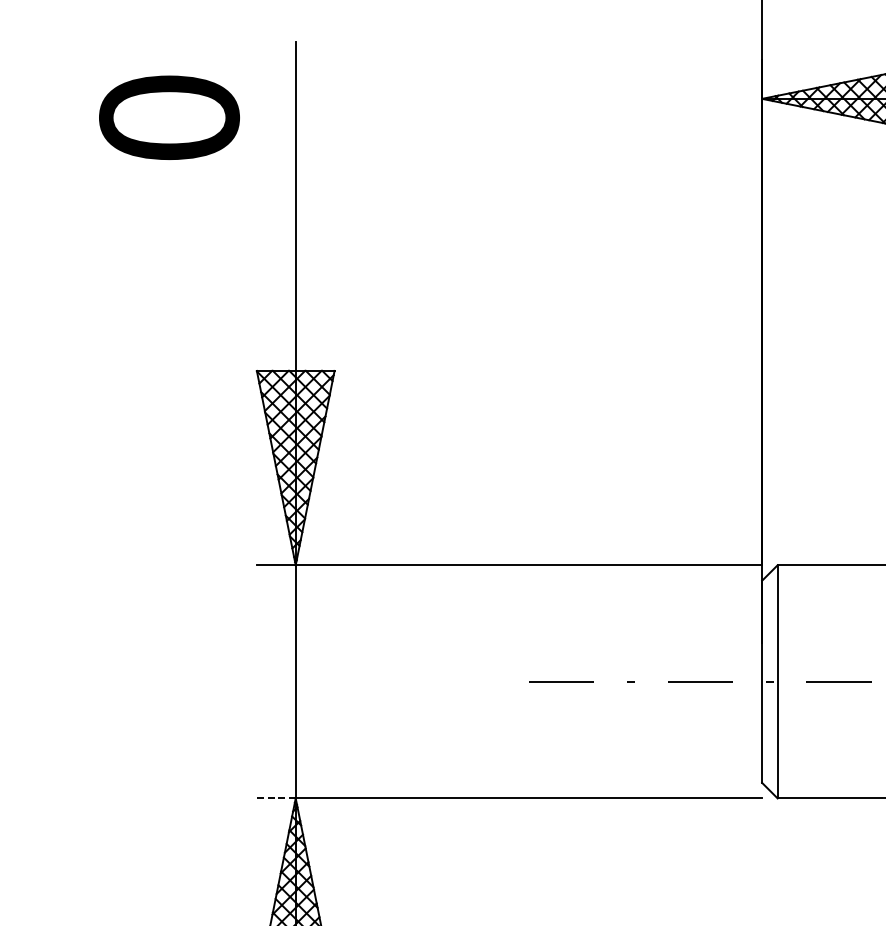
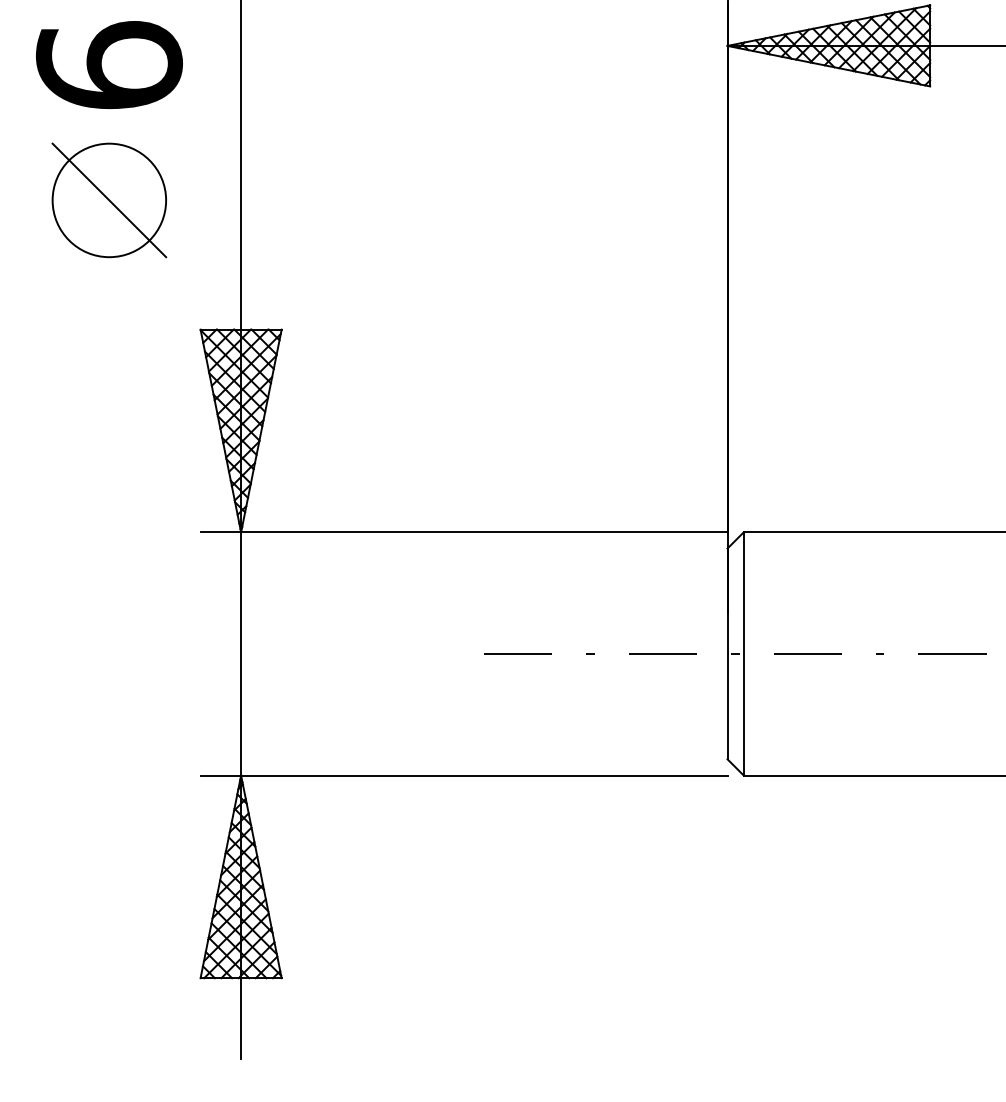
text: (169, 117) -> (109, 65), 0 -> 6
part: (169, 247) -> (109, 200), added
line: (275, 798) -> (220, 775), dashed -> solid

